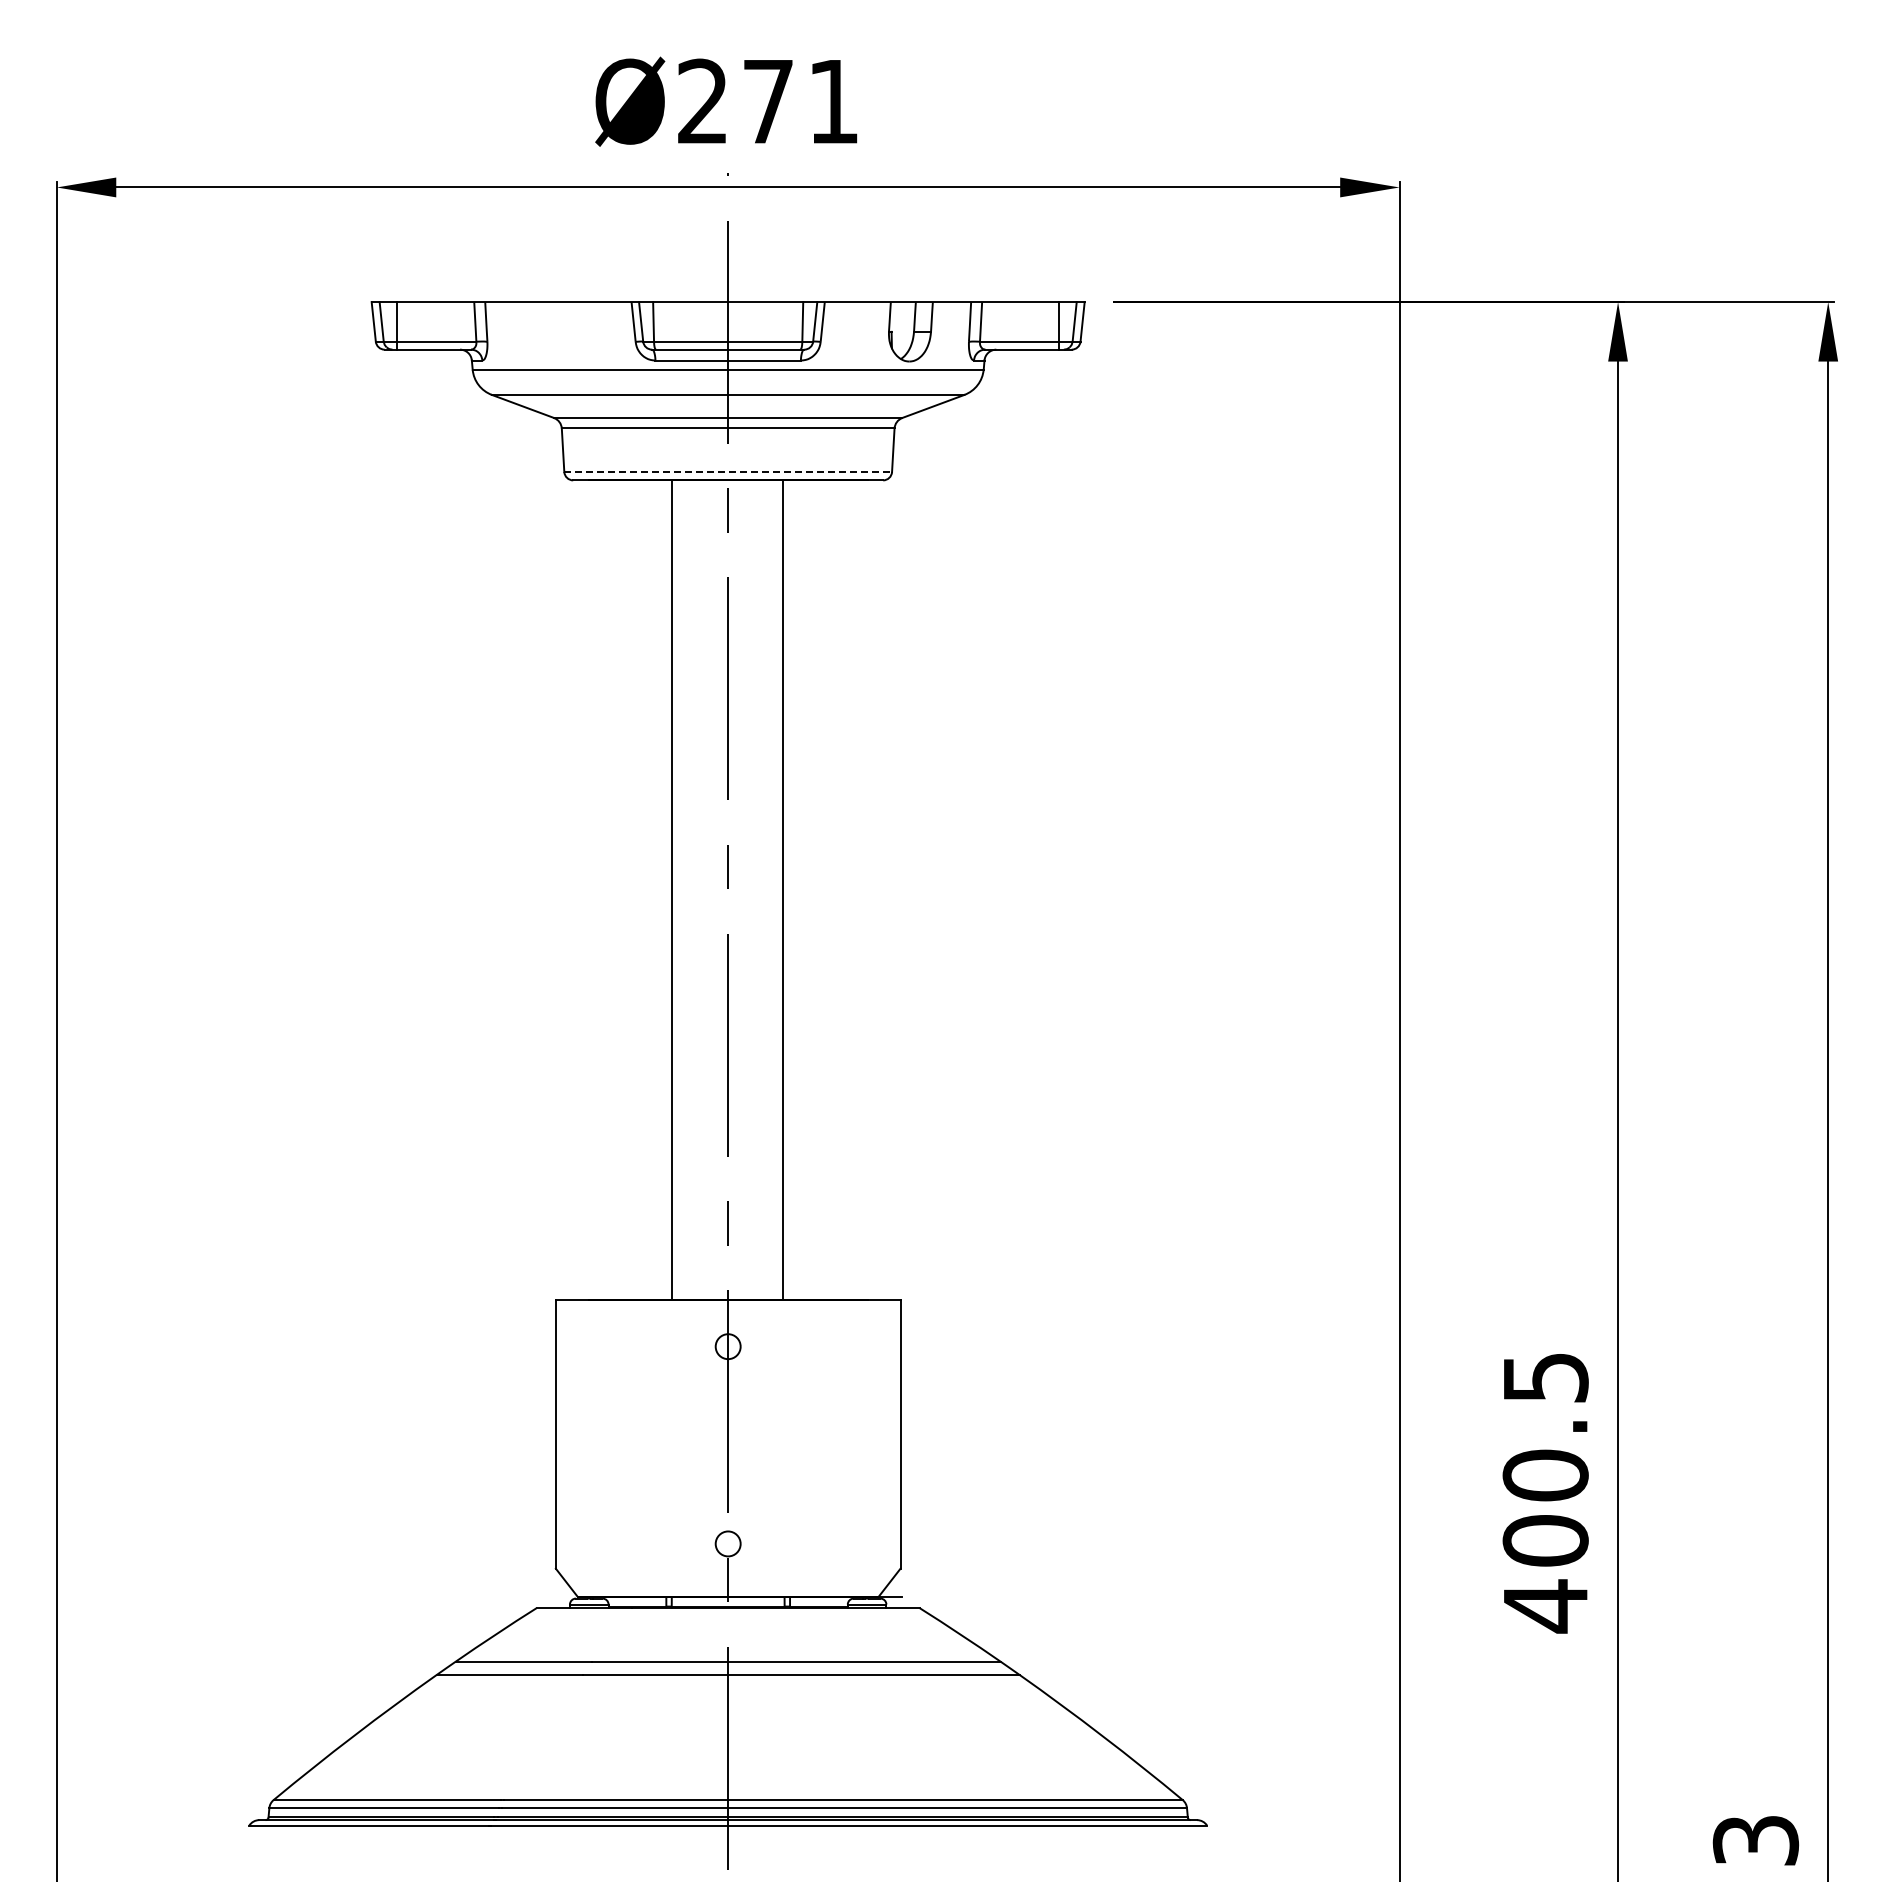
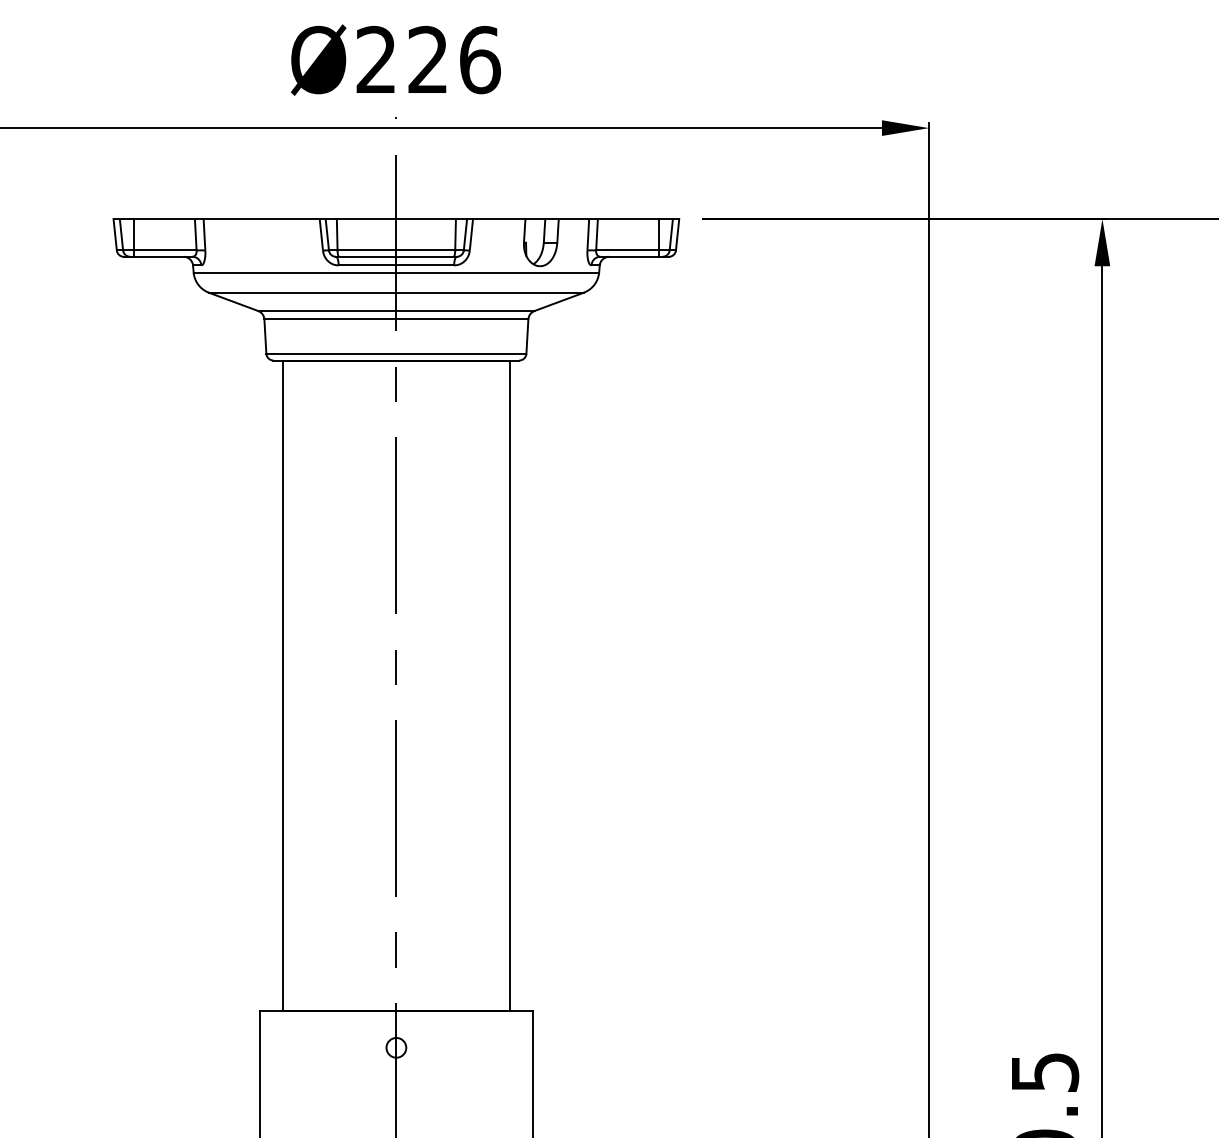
text: (801, 101) -> (454, 59), Ø271 -> Ø226
line: (728, 472) -> (396, 354), dashed -> solid
line: (671, 890) -> (283, 685), moved
line: (782, 890) -> (509, 685), moved

